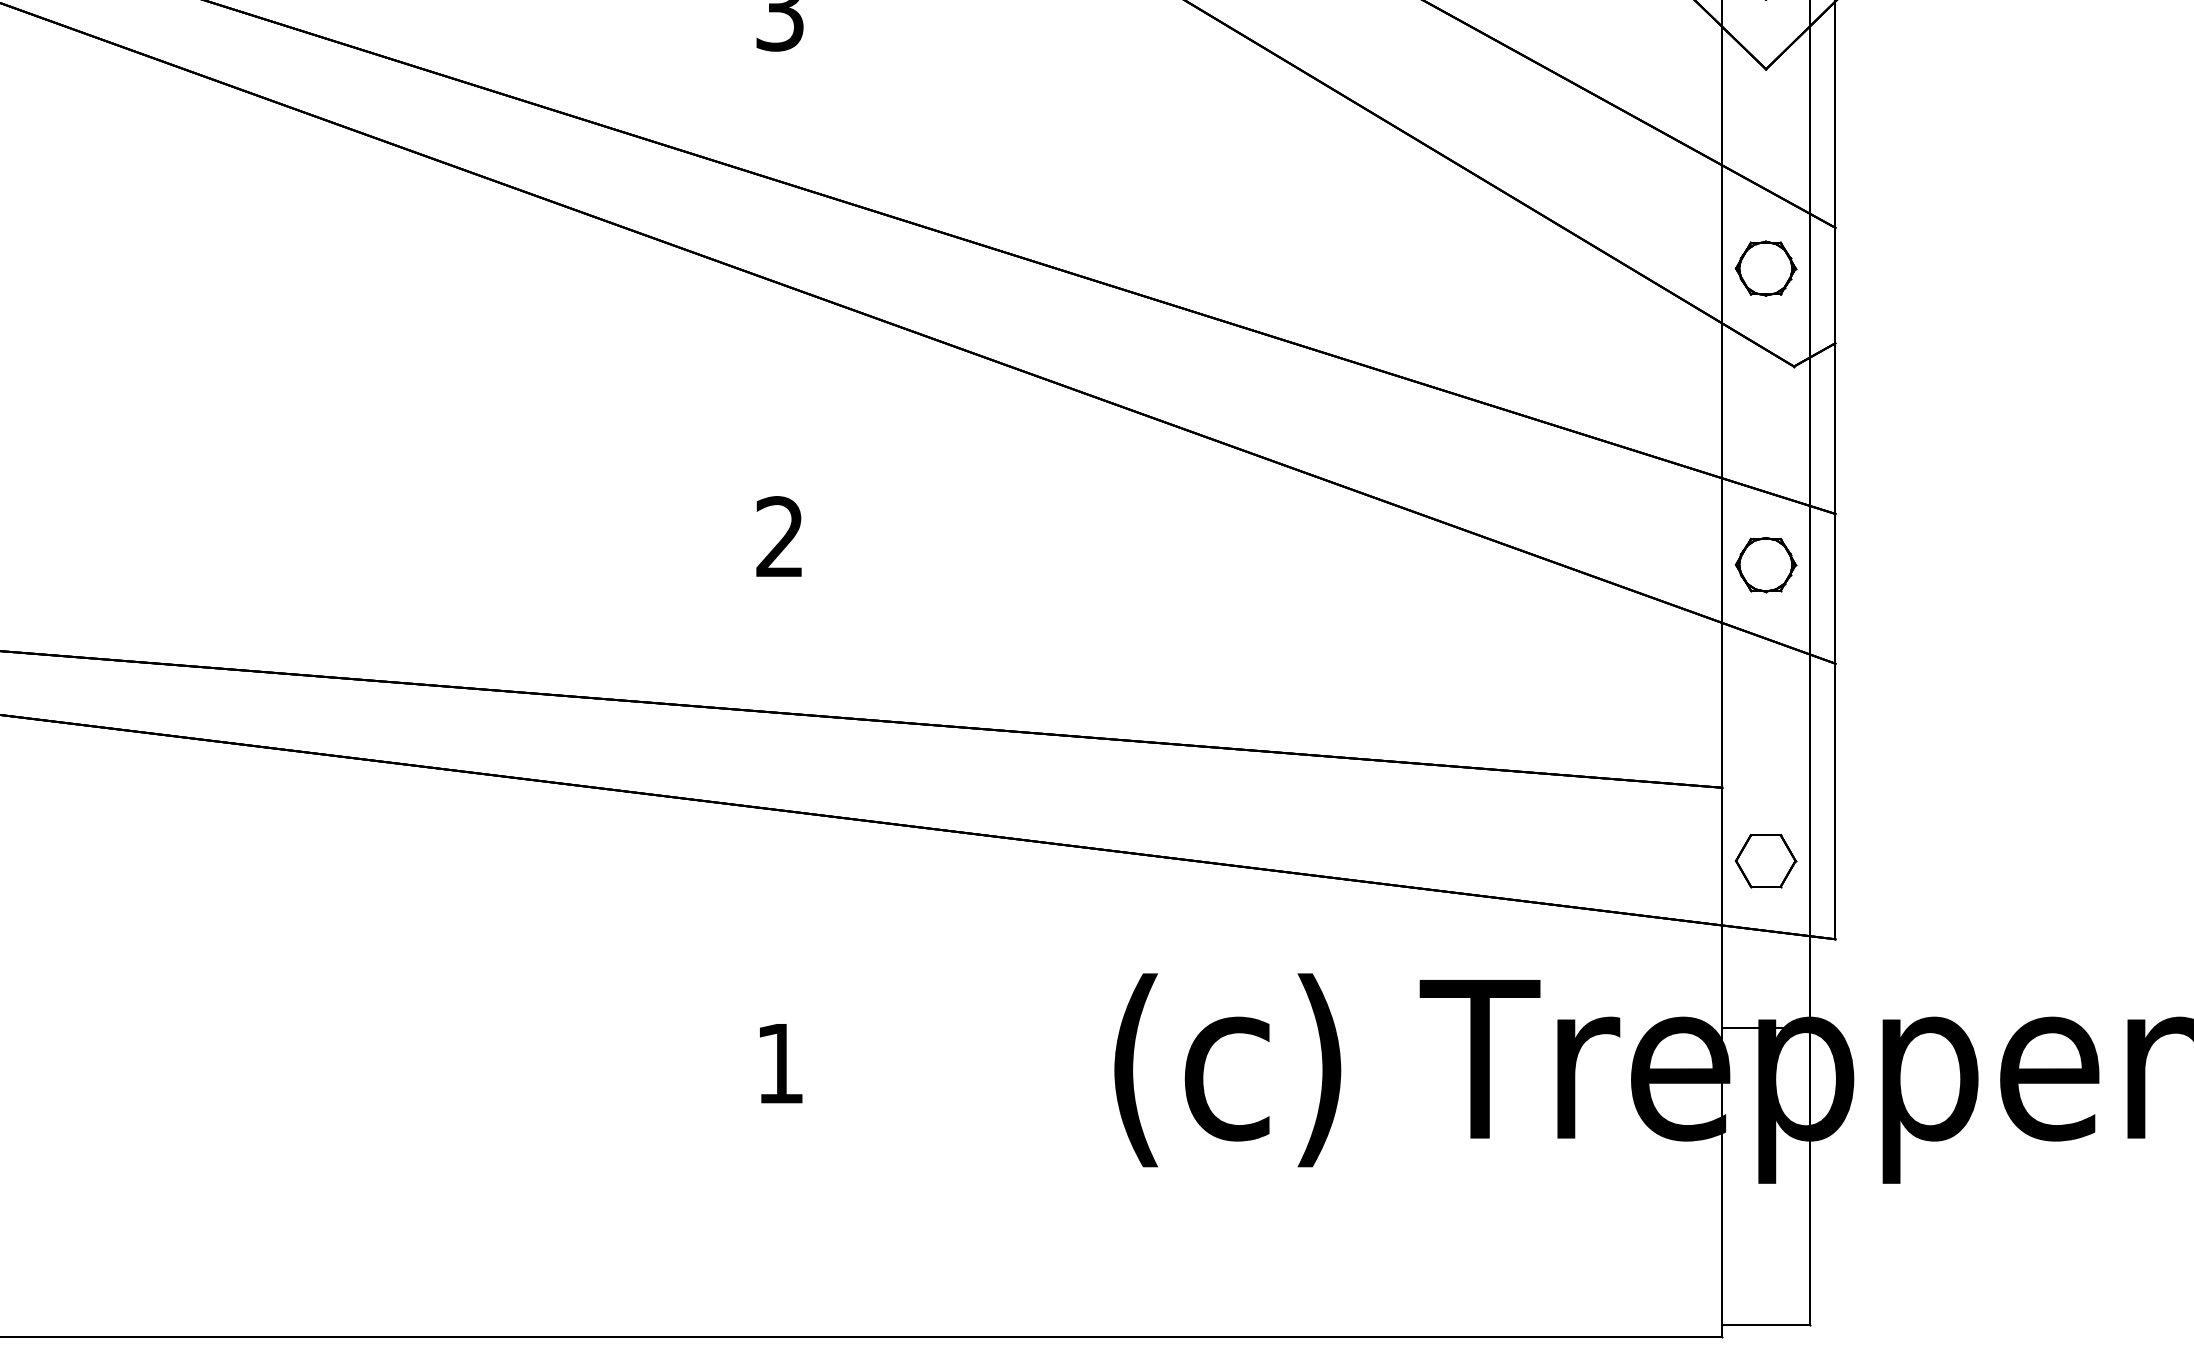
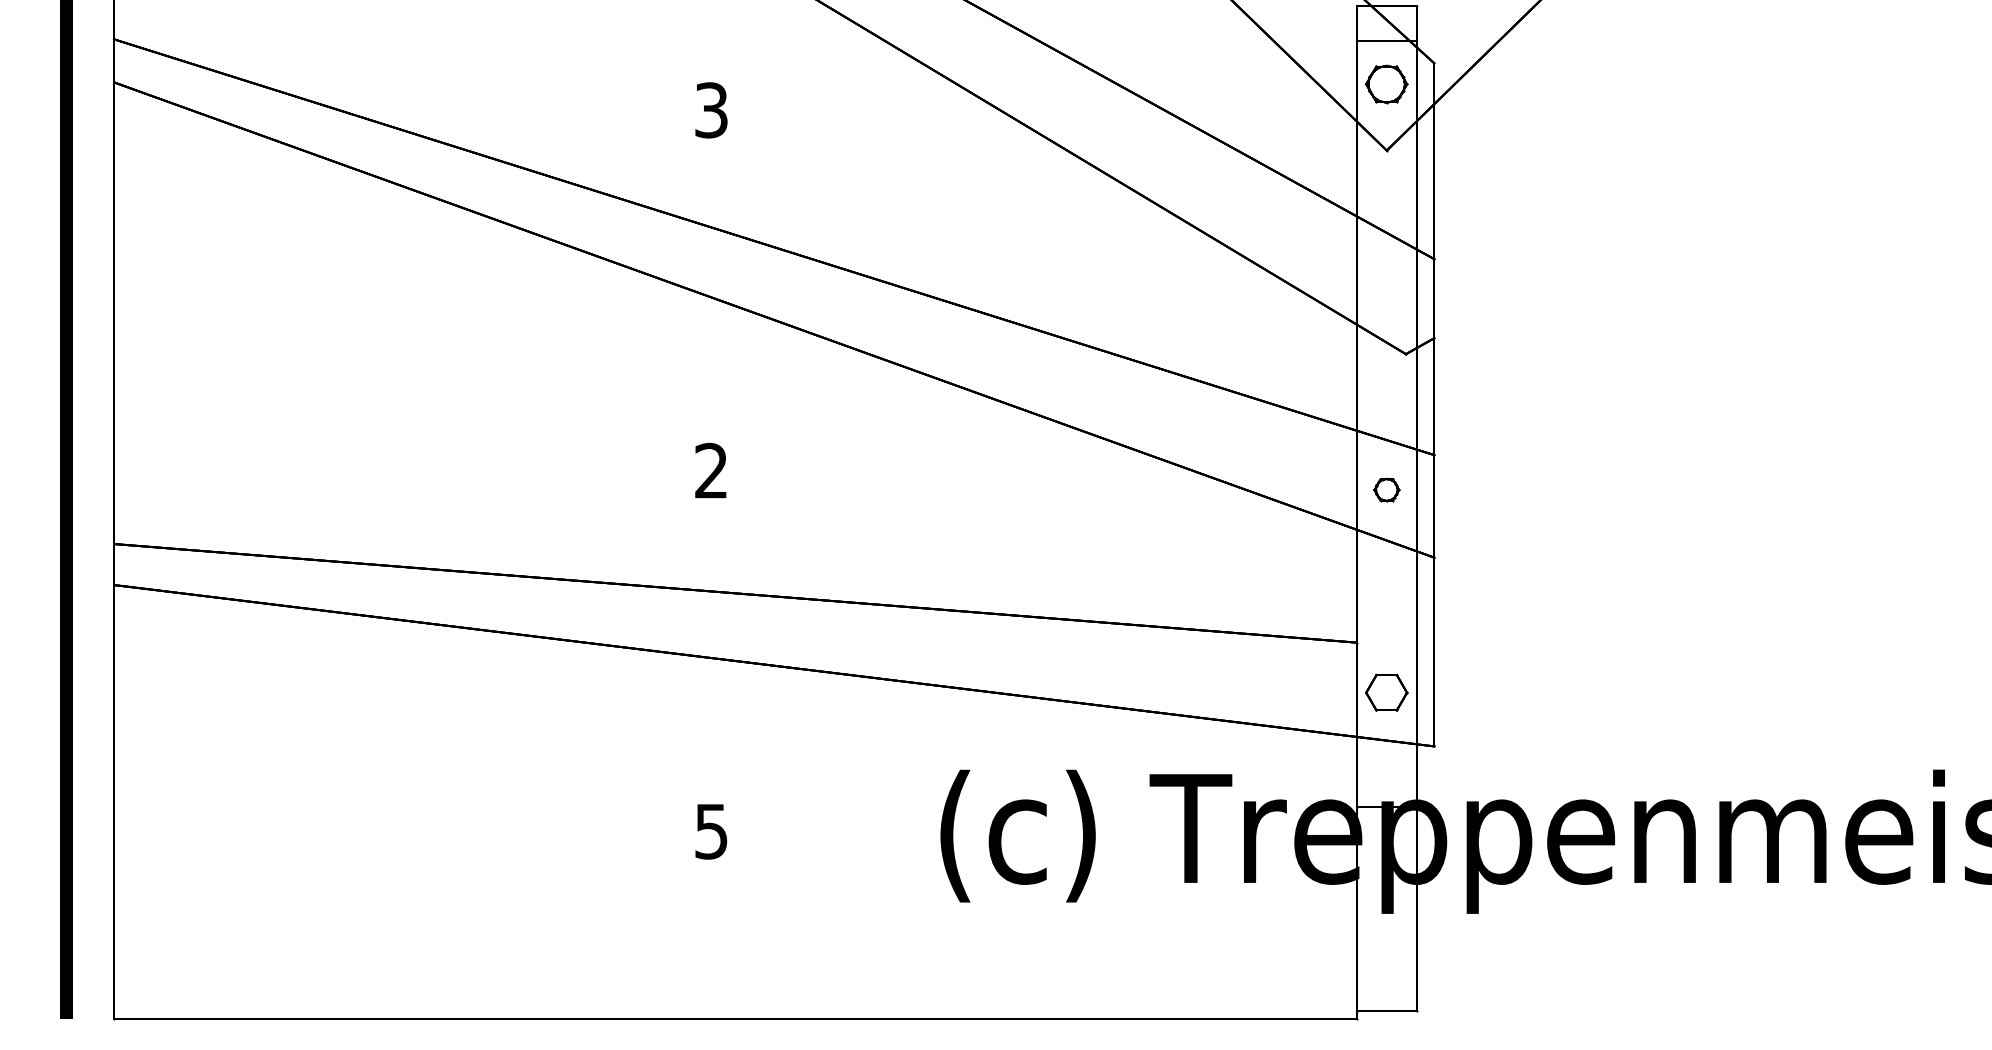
part: (1765, 267) -> (1386, 286), removed
part: (1765, 564) -> (1386, 489), size x0.6
text: (780, 1063) -> (711, 831), 1 -> 5

